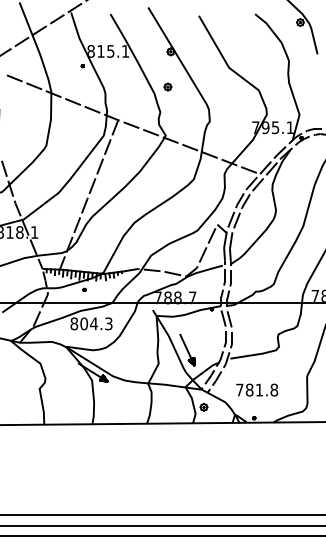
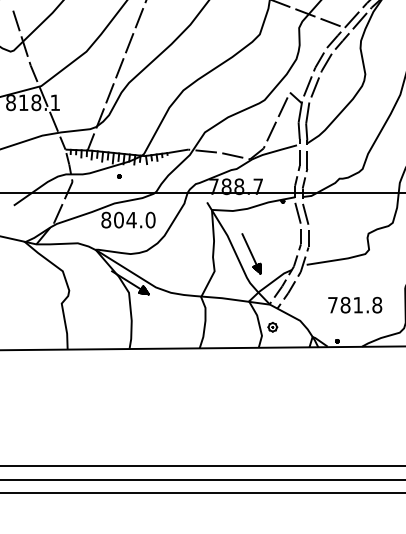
text: (108, 323) -> (150, 219), 804.3 -> 804.0
text: (257, 389) -> (355, 304), moved

